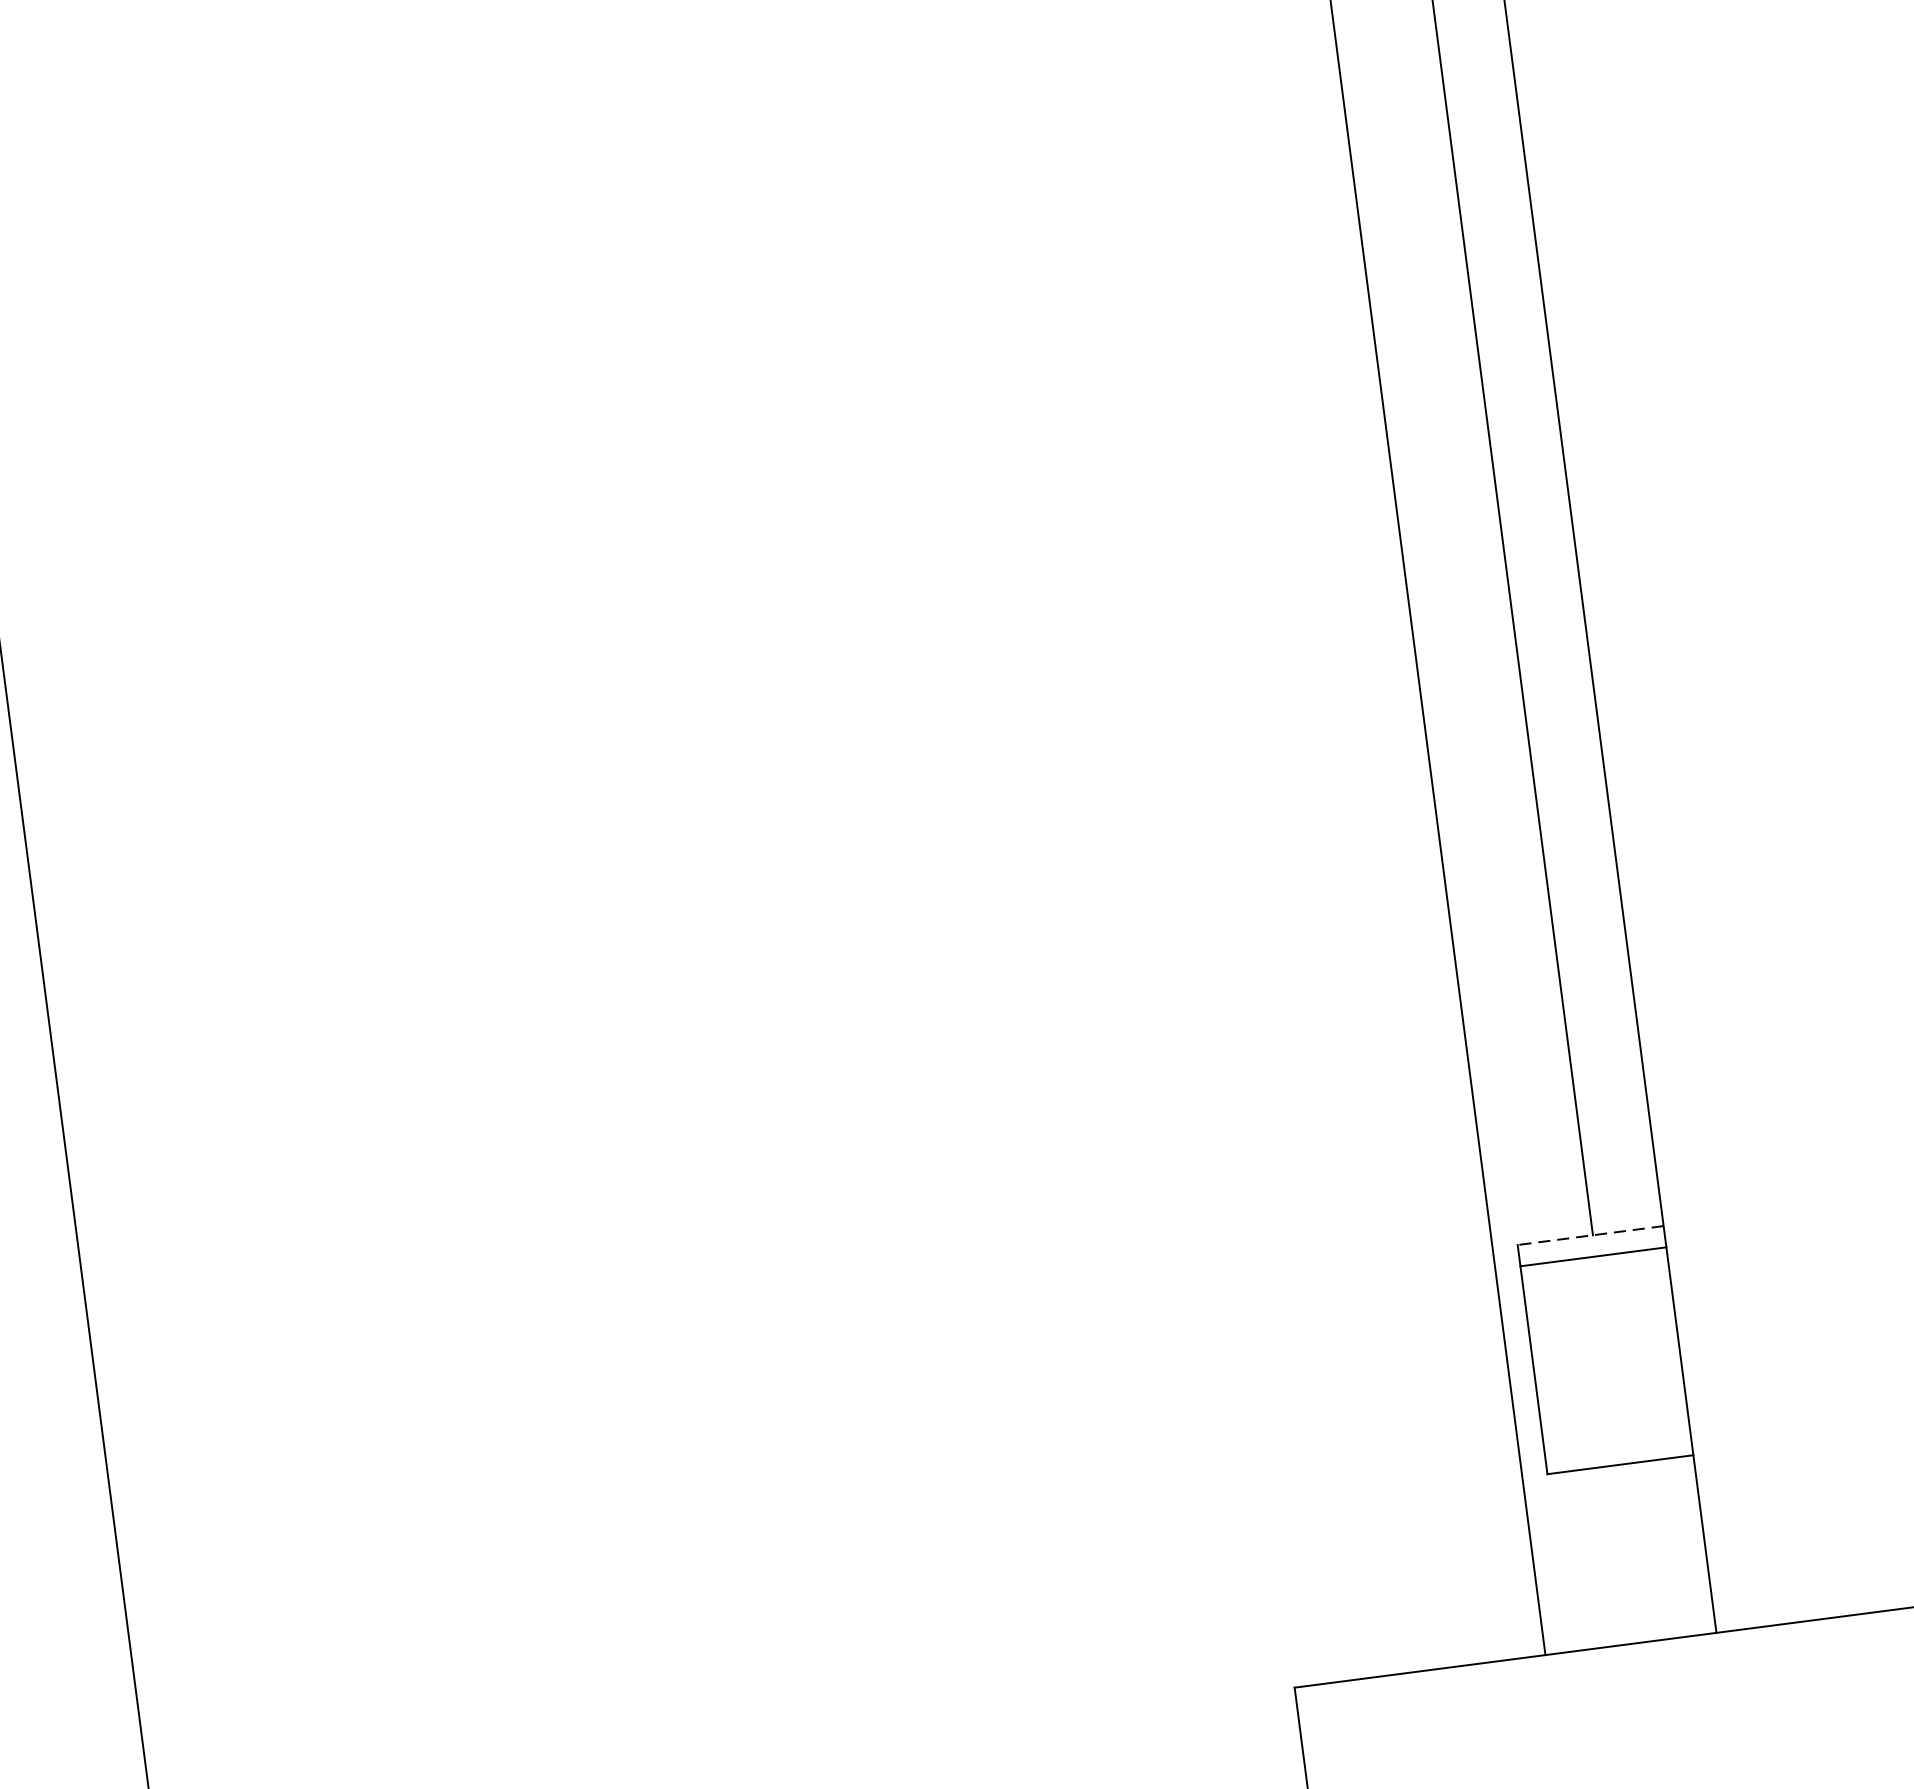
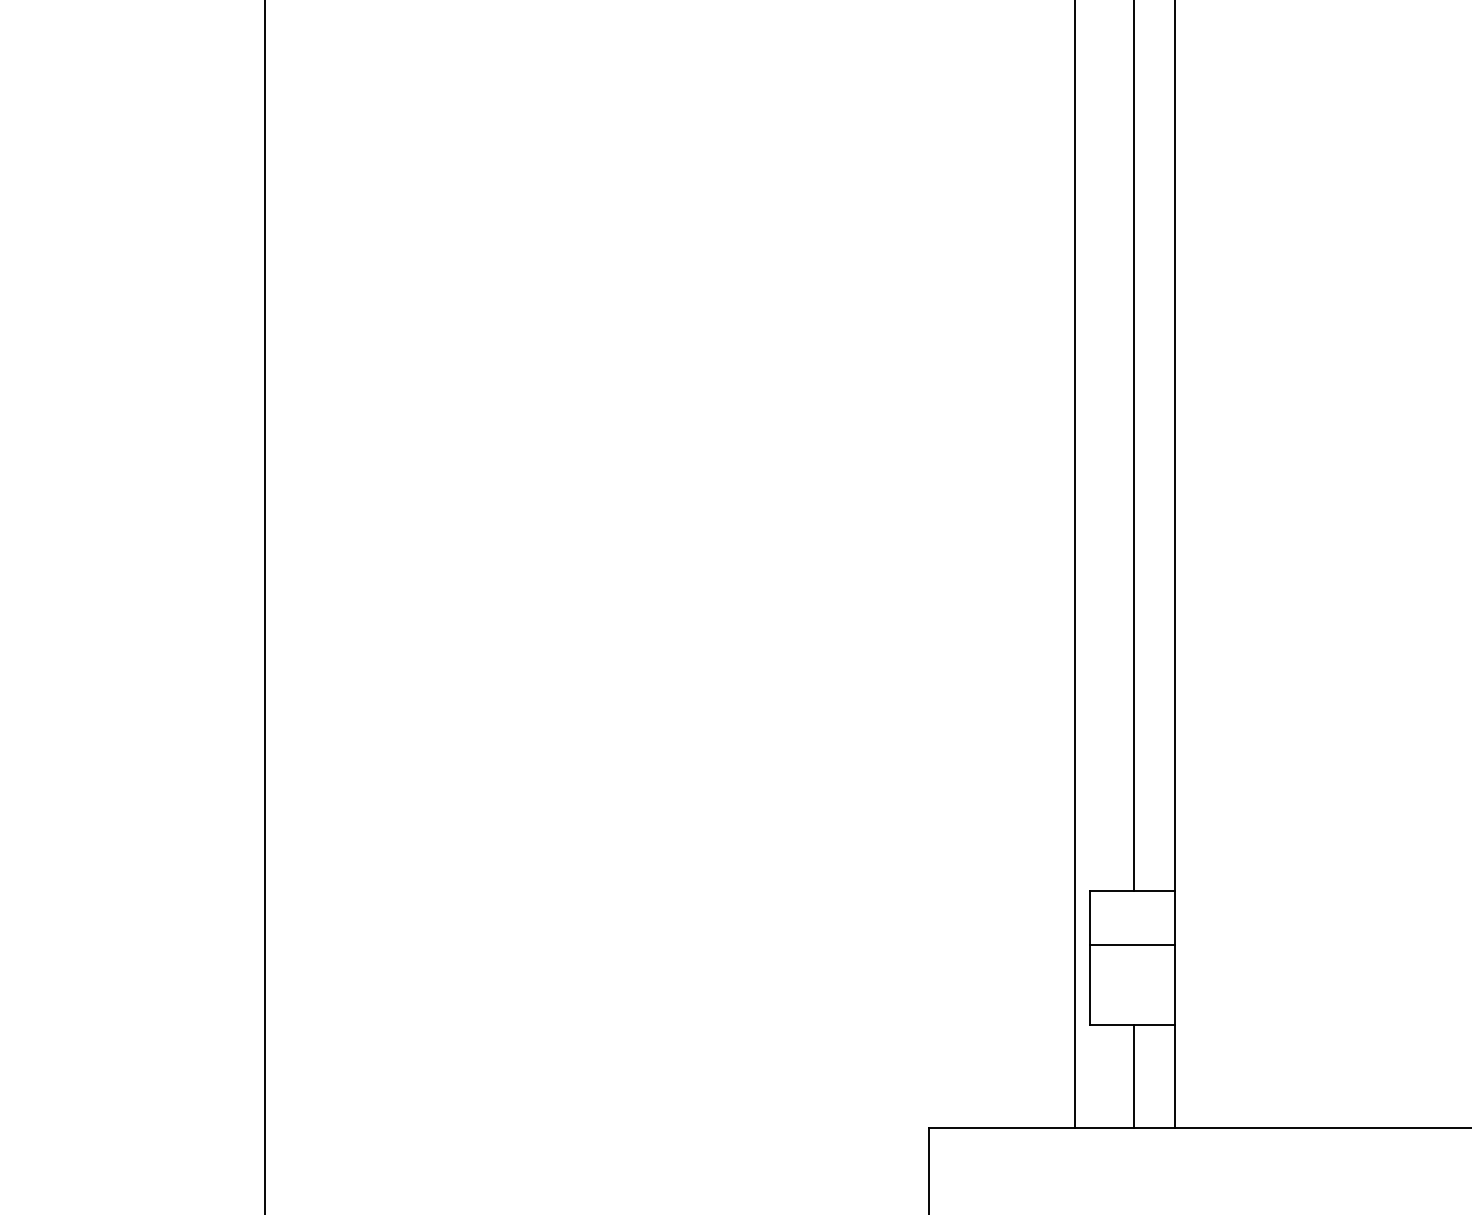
line: (1589, 1236) -> (1131, 891), dashed -> solid
line: (1591, 1256) -> (1131, 944), moved
line: (1633, 1553) -> (1133, 1076), added

